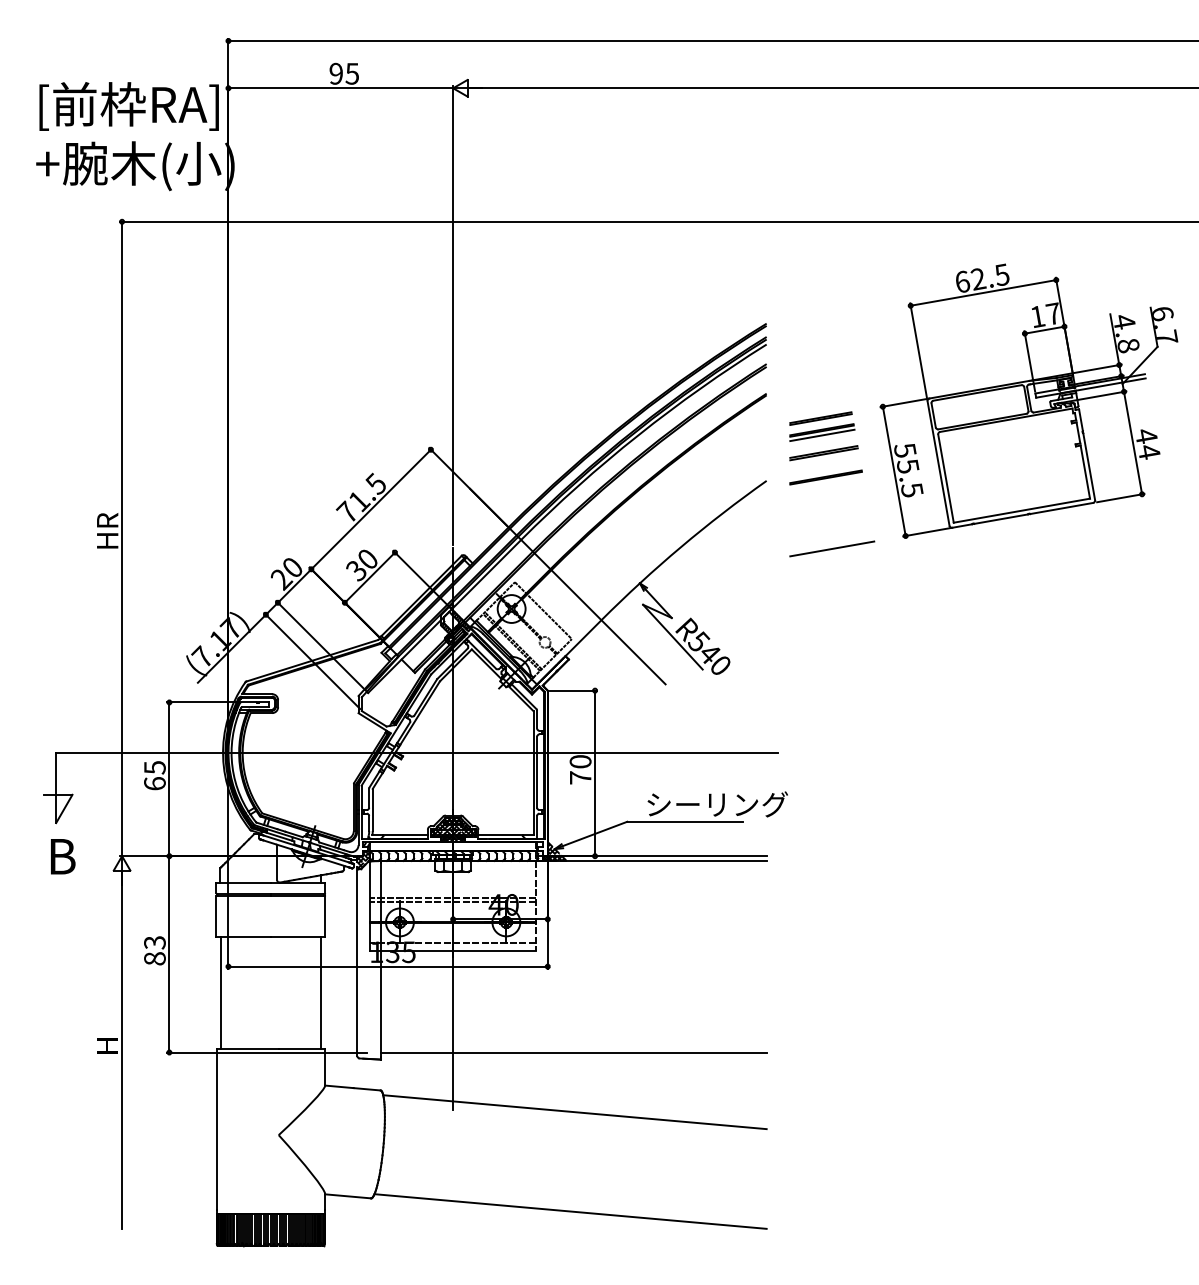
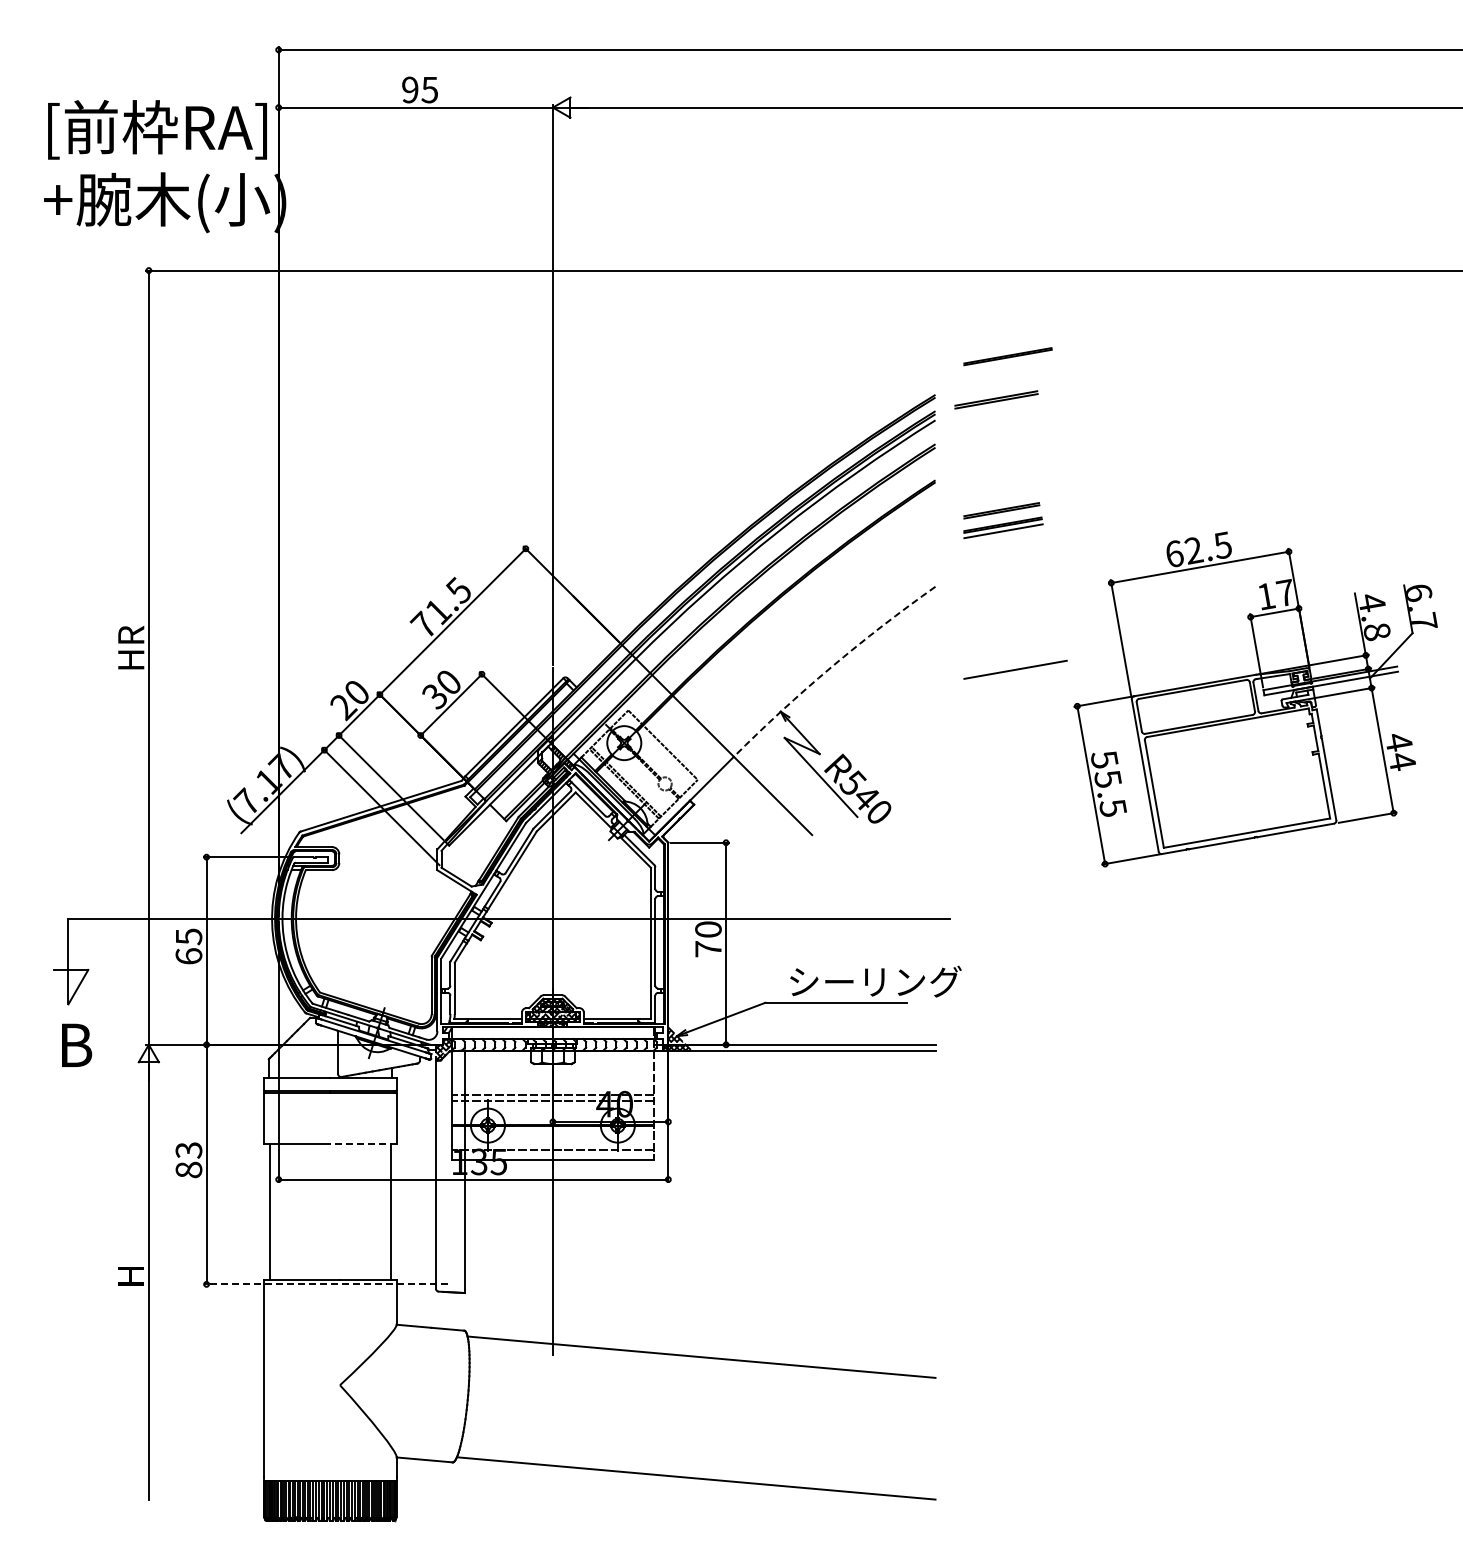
part: (1028, 401) -> (1255, 699), moved
part: (824, 452) -> (996, 399), moved
line: (825, 477) -> (1007, 356), moved
arc: (681, 547) -> (831, 667), solid -> dashed
line: (297, 937) -> (363, 1143), solid -> dashed
line: (266, 1052) -> (325, 1284), solid -> dashed
line: (573, 1052) -> (699, 1284), removed

